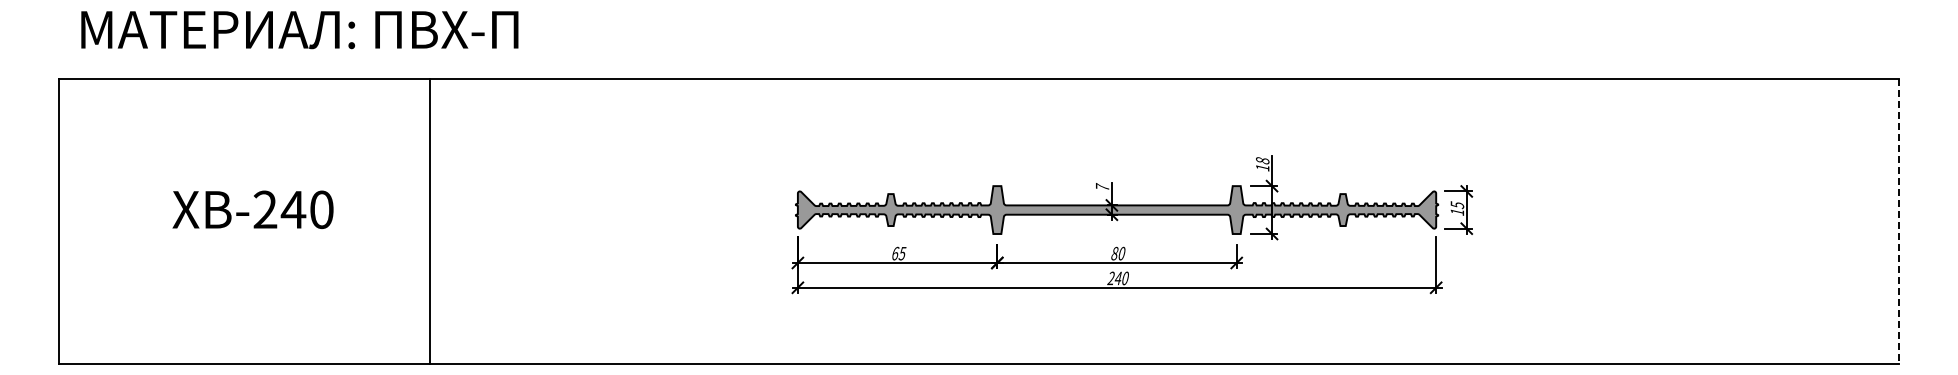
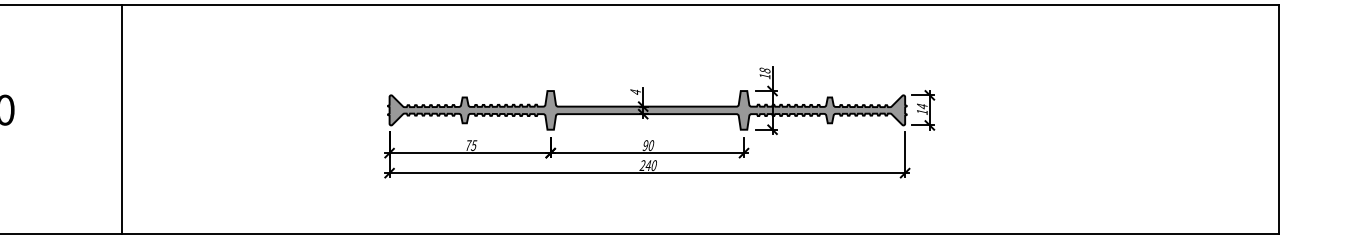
text: (1102, 186) -> (635, 91), 7 -> 4
text: (1457, 205) -> (922, 106), 15 -> 14
line: (429, 221) -> (121, 119), moved
line: (1899, 222) -> (1279, 120), dashed -> solid
text: (895, 253) -> (468, 145), 65 -> 75
text: (1114, 253) -> (645, 145), 80 -> 90

